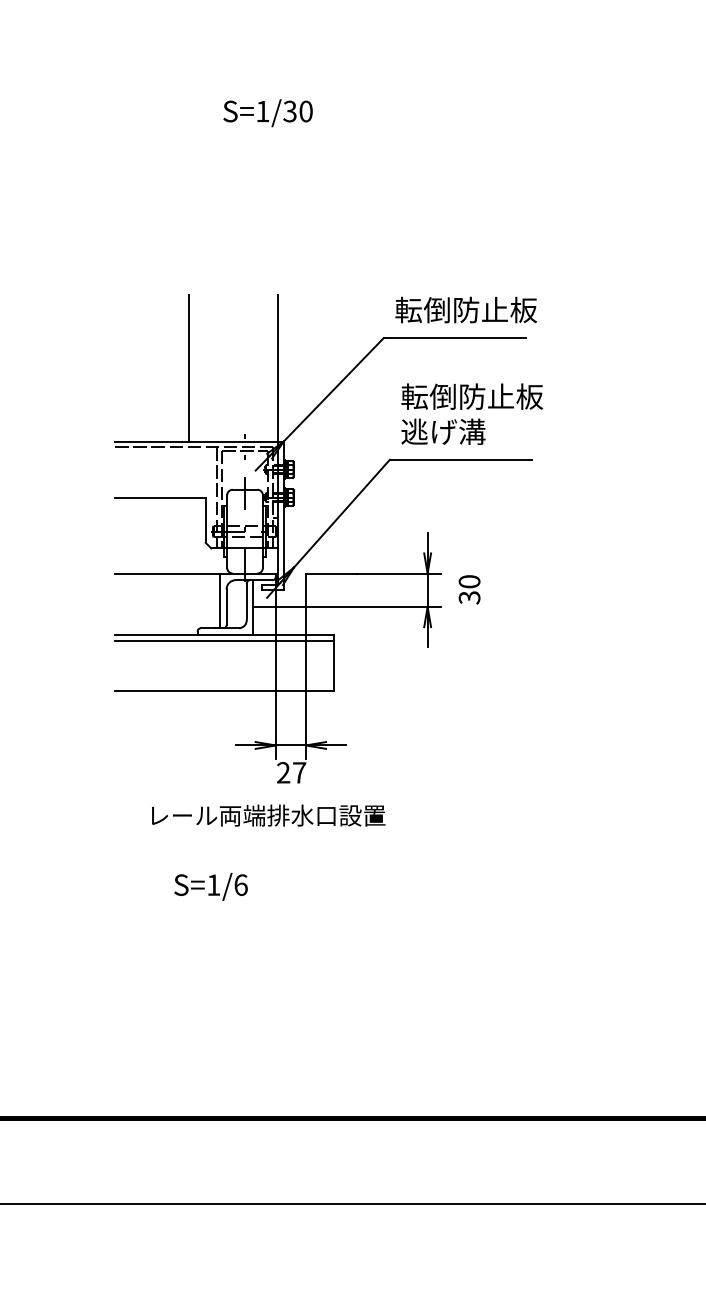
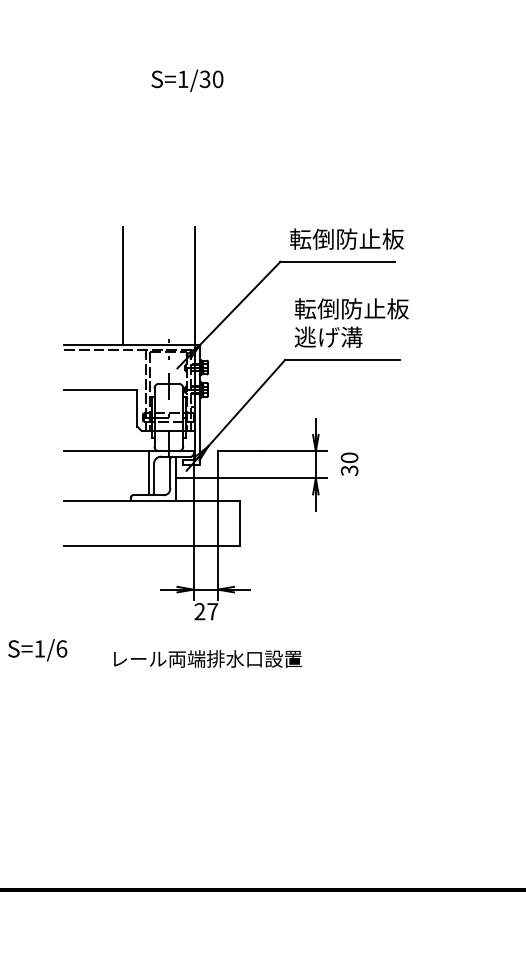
line: (224, 640) -> (152, 505), removed
text: (268, 815) -> (207, 658), moved
text: (210, 886) -> (37, 650), moved

